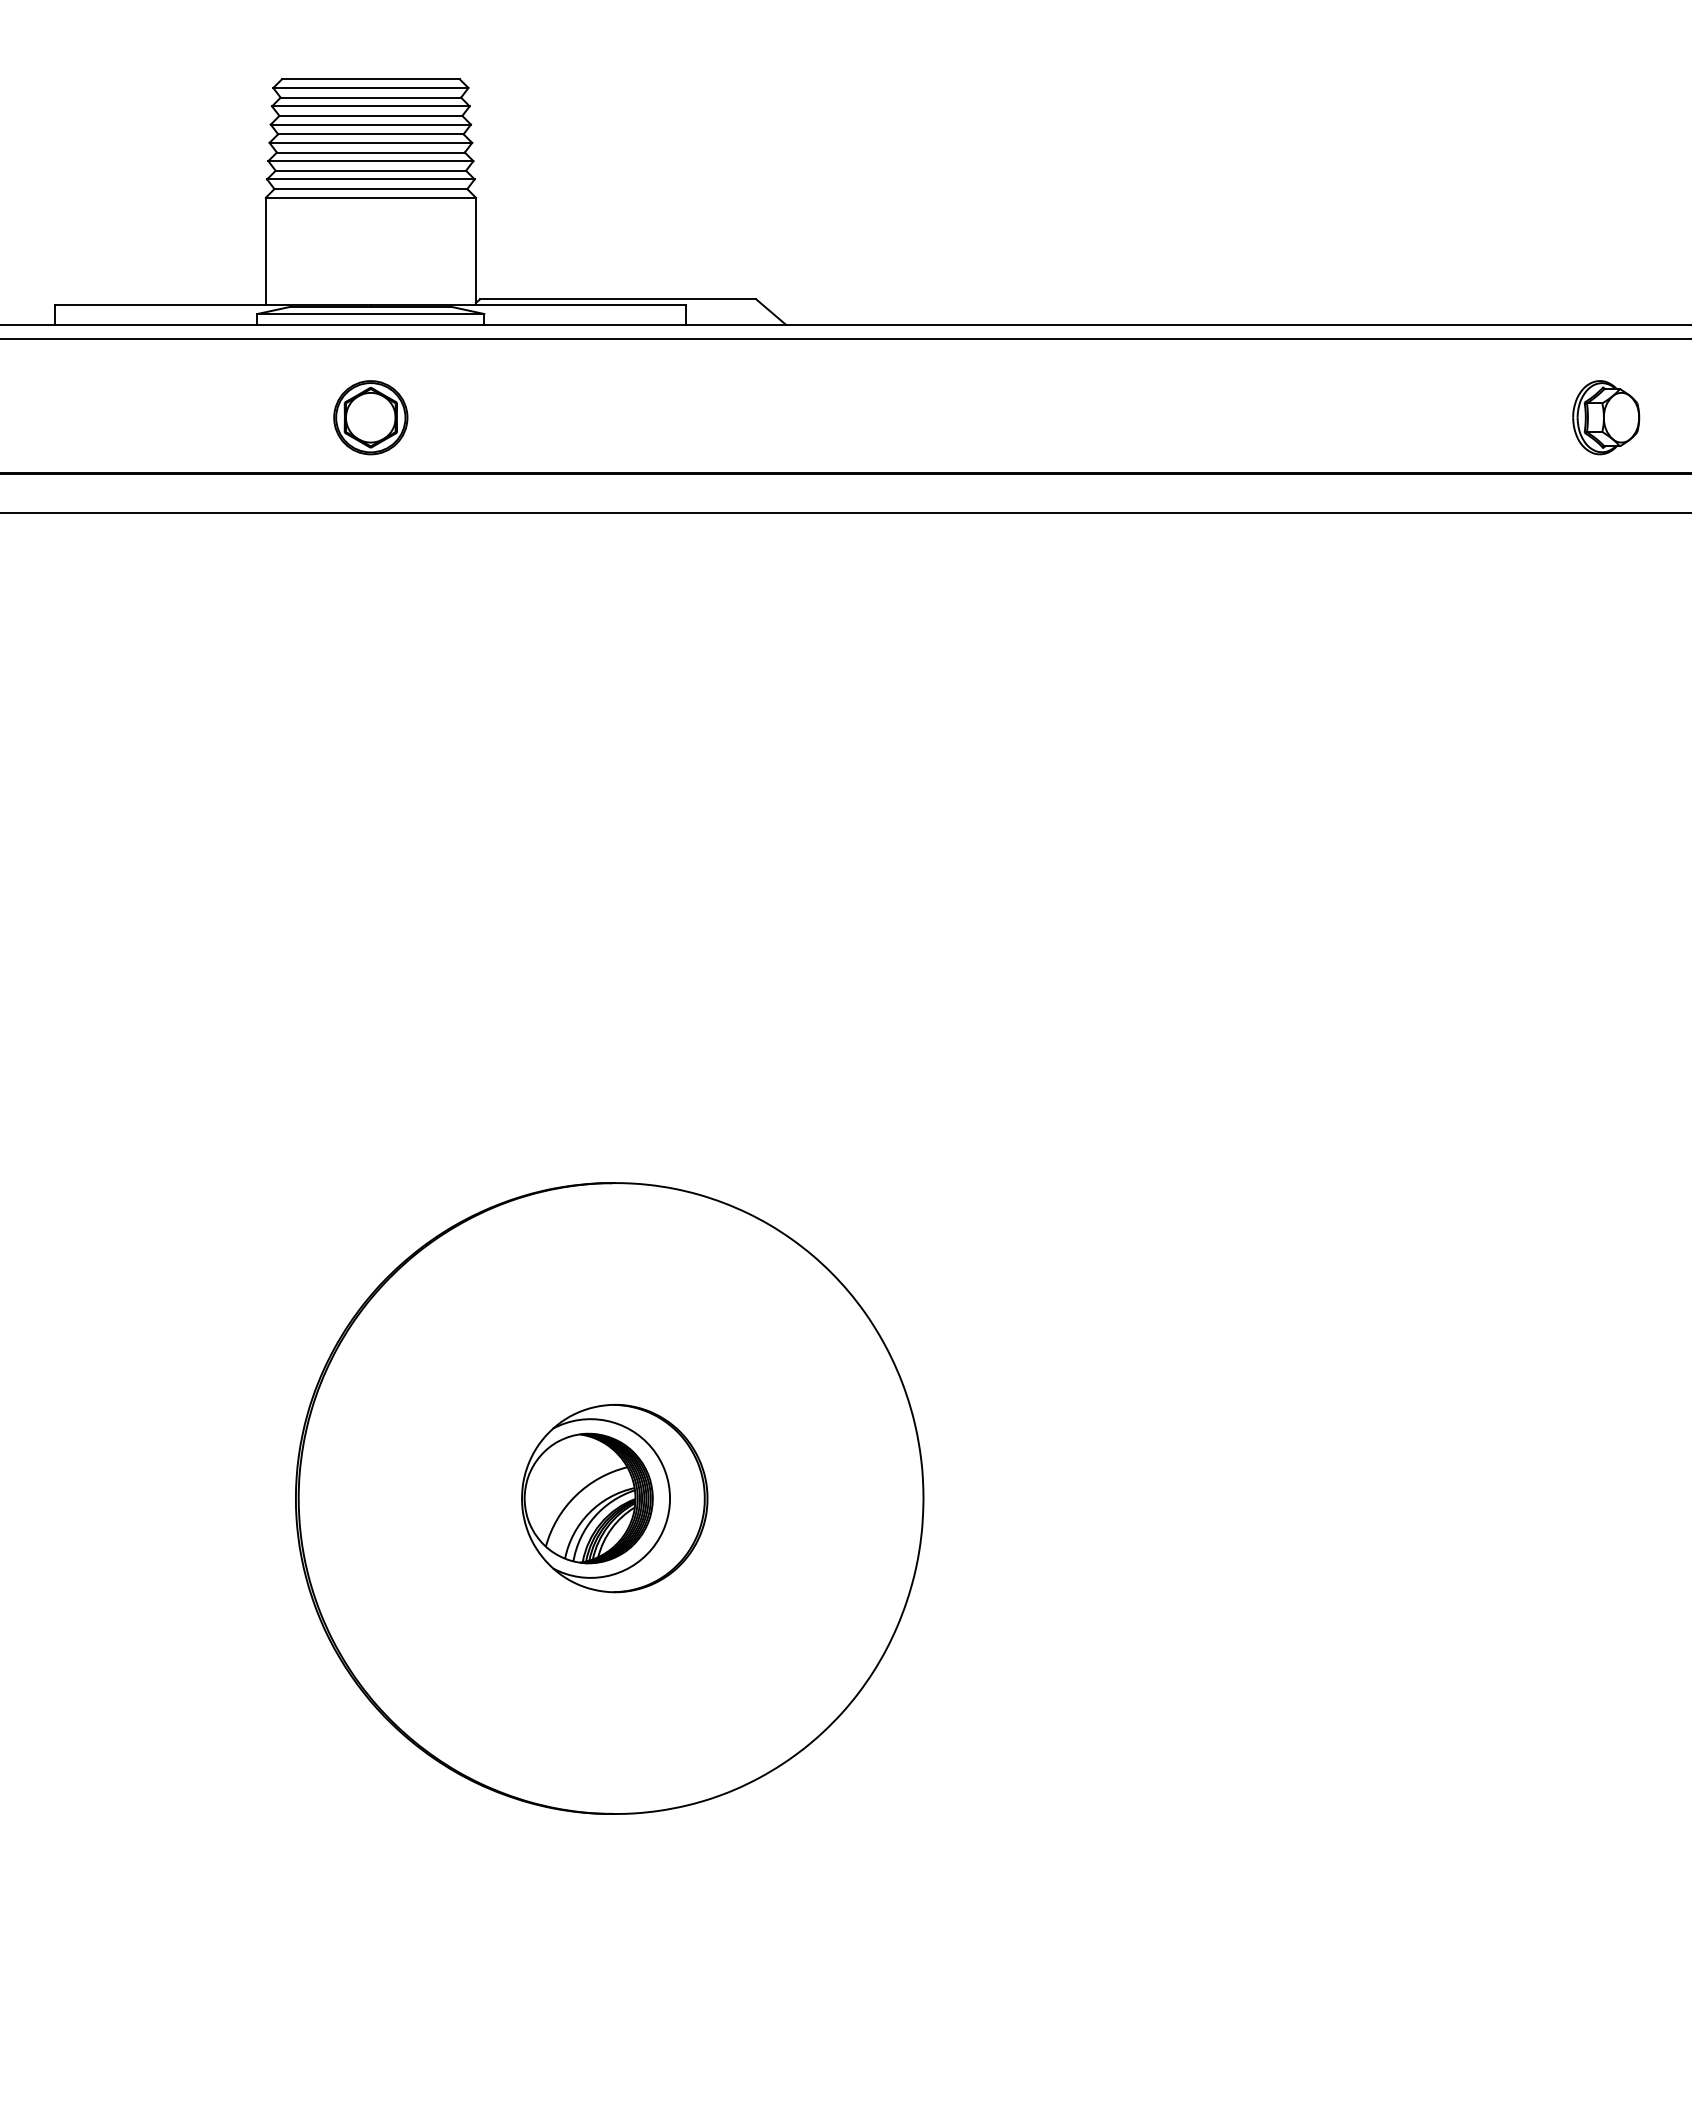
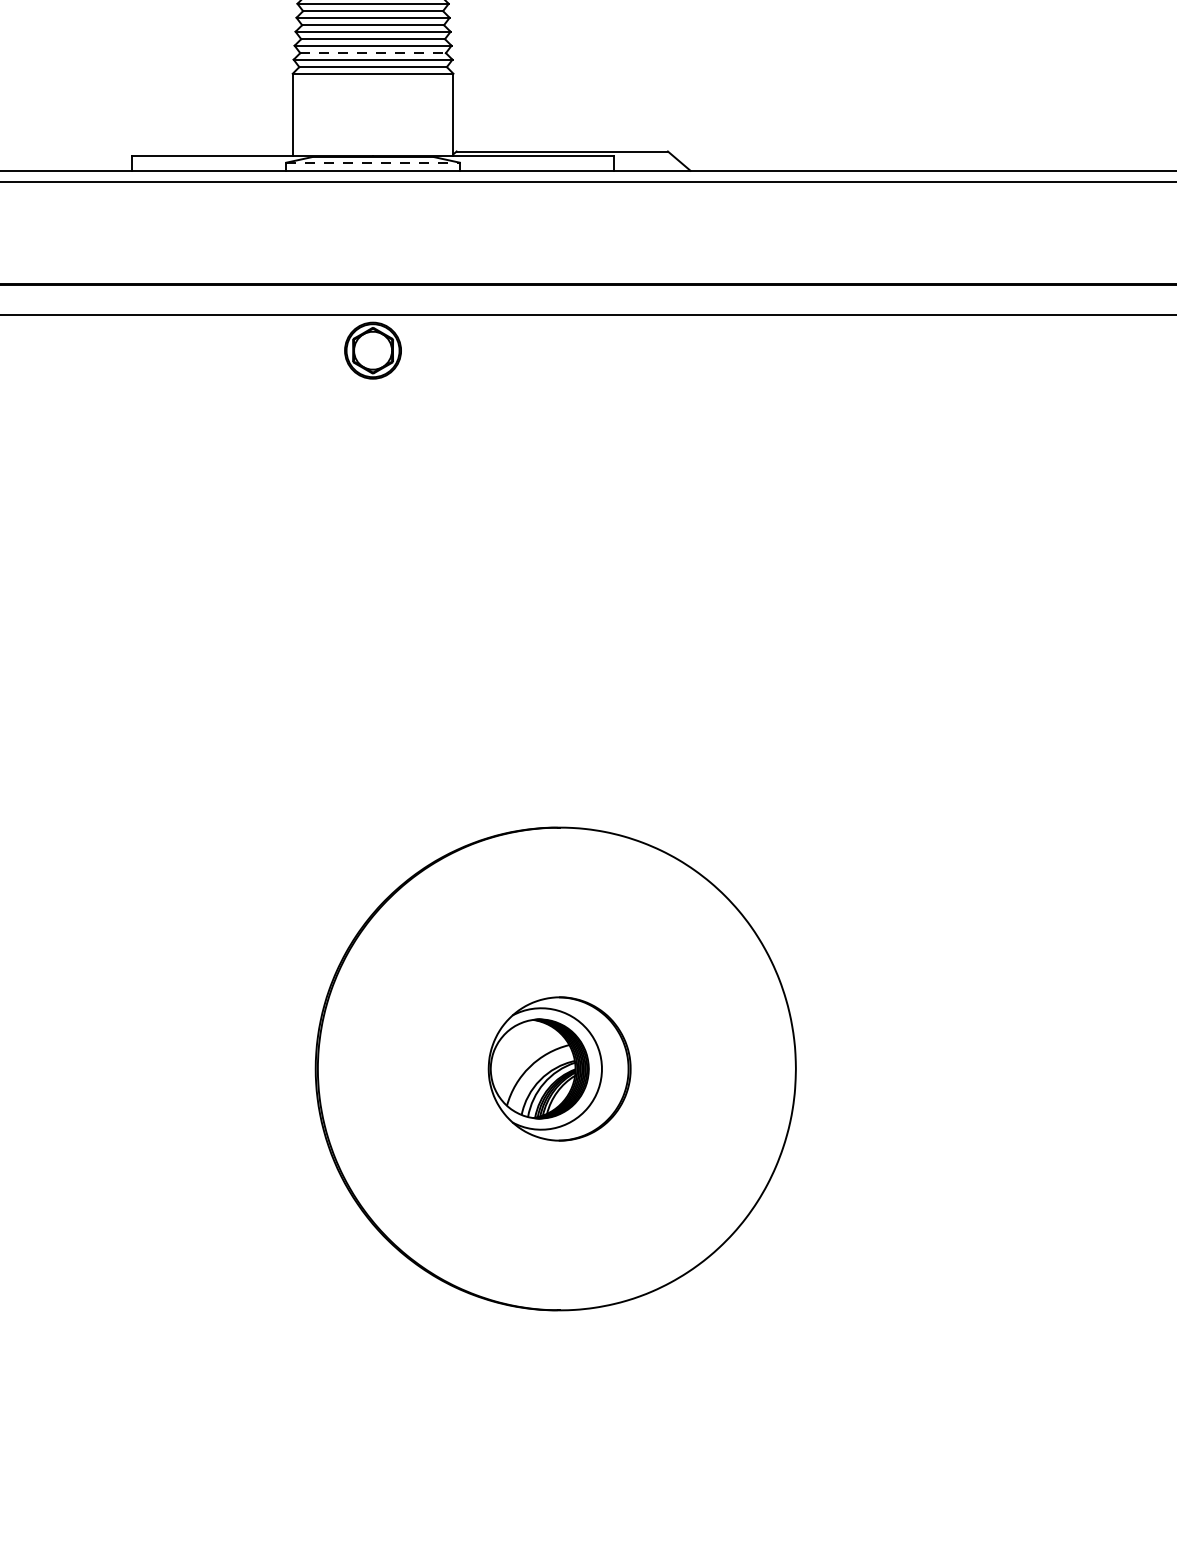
line: (371, 170) -> (373, 52), solid -> dashed
line: (371, 314) -> (373, 163), solid -> dashed
part: (370, 417) -> (372, 350), moved

